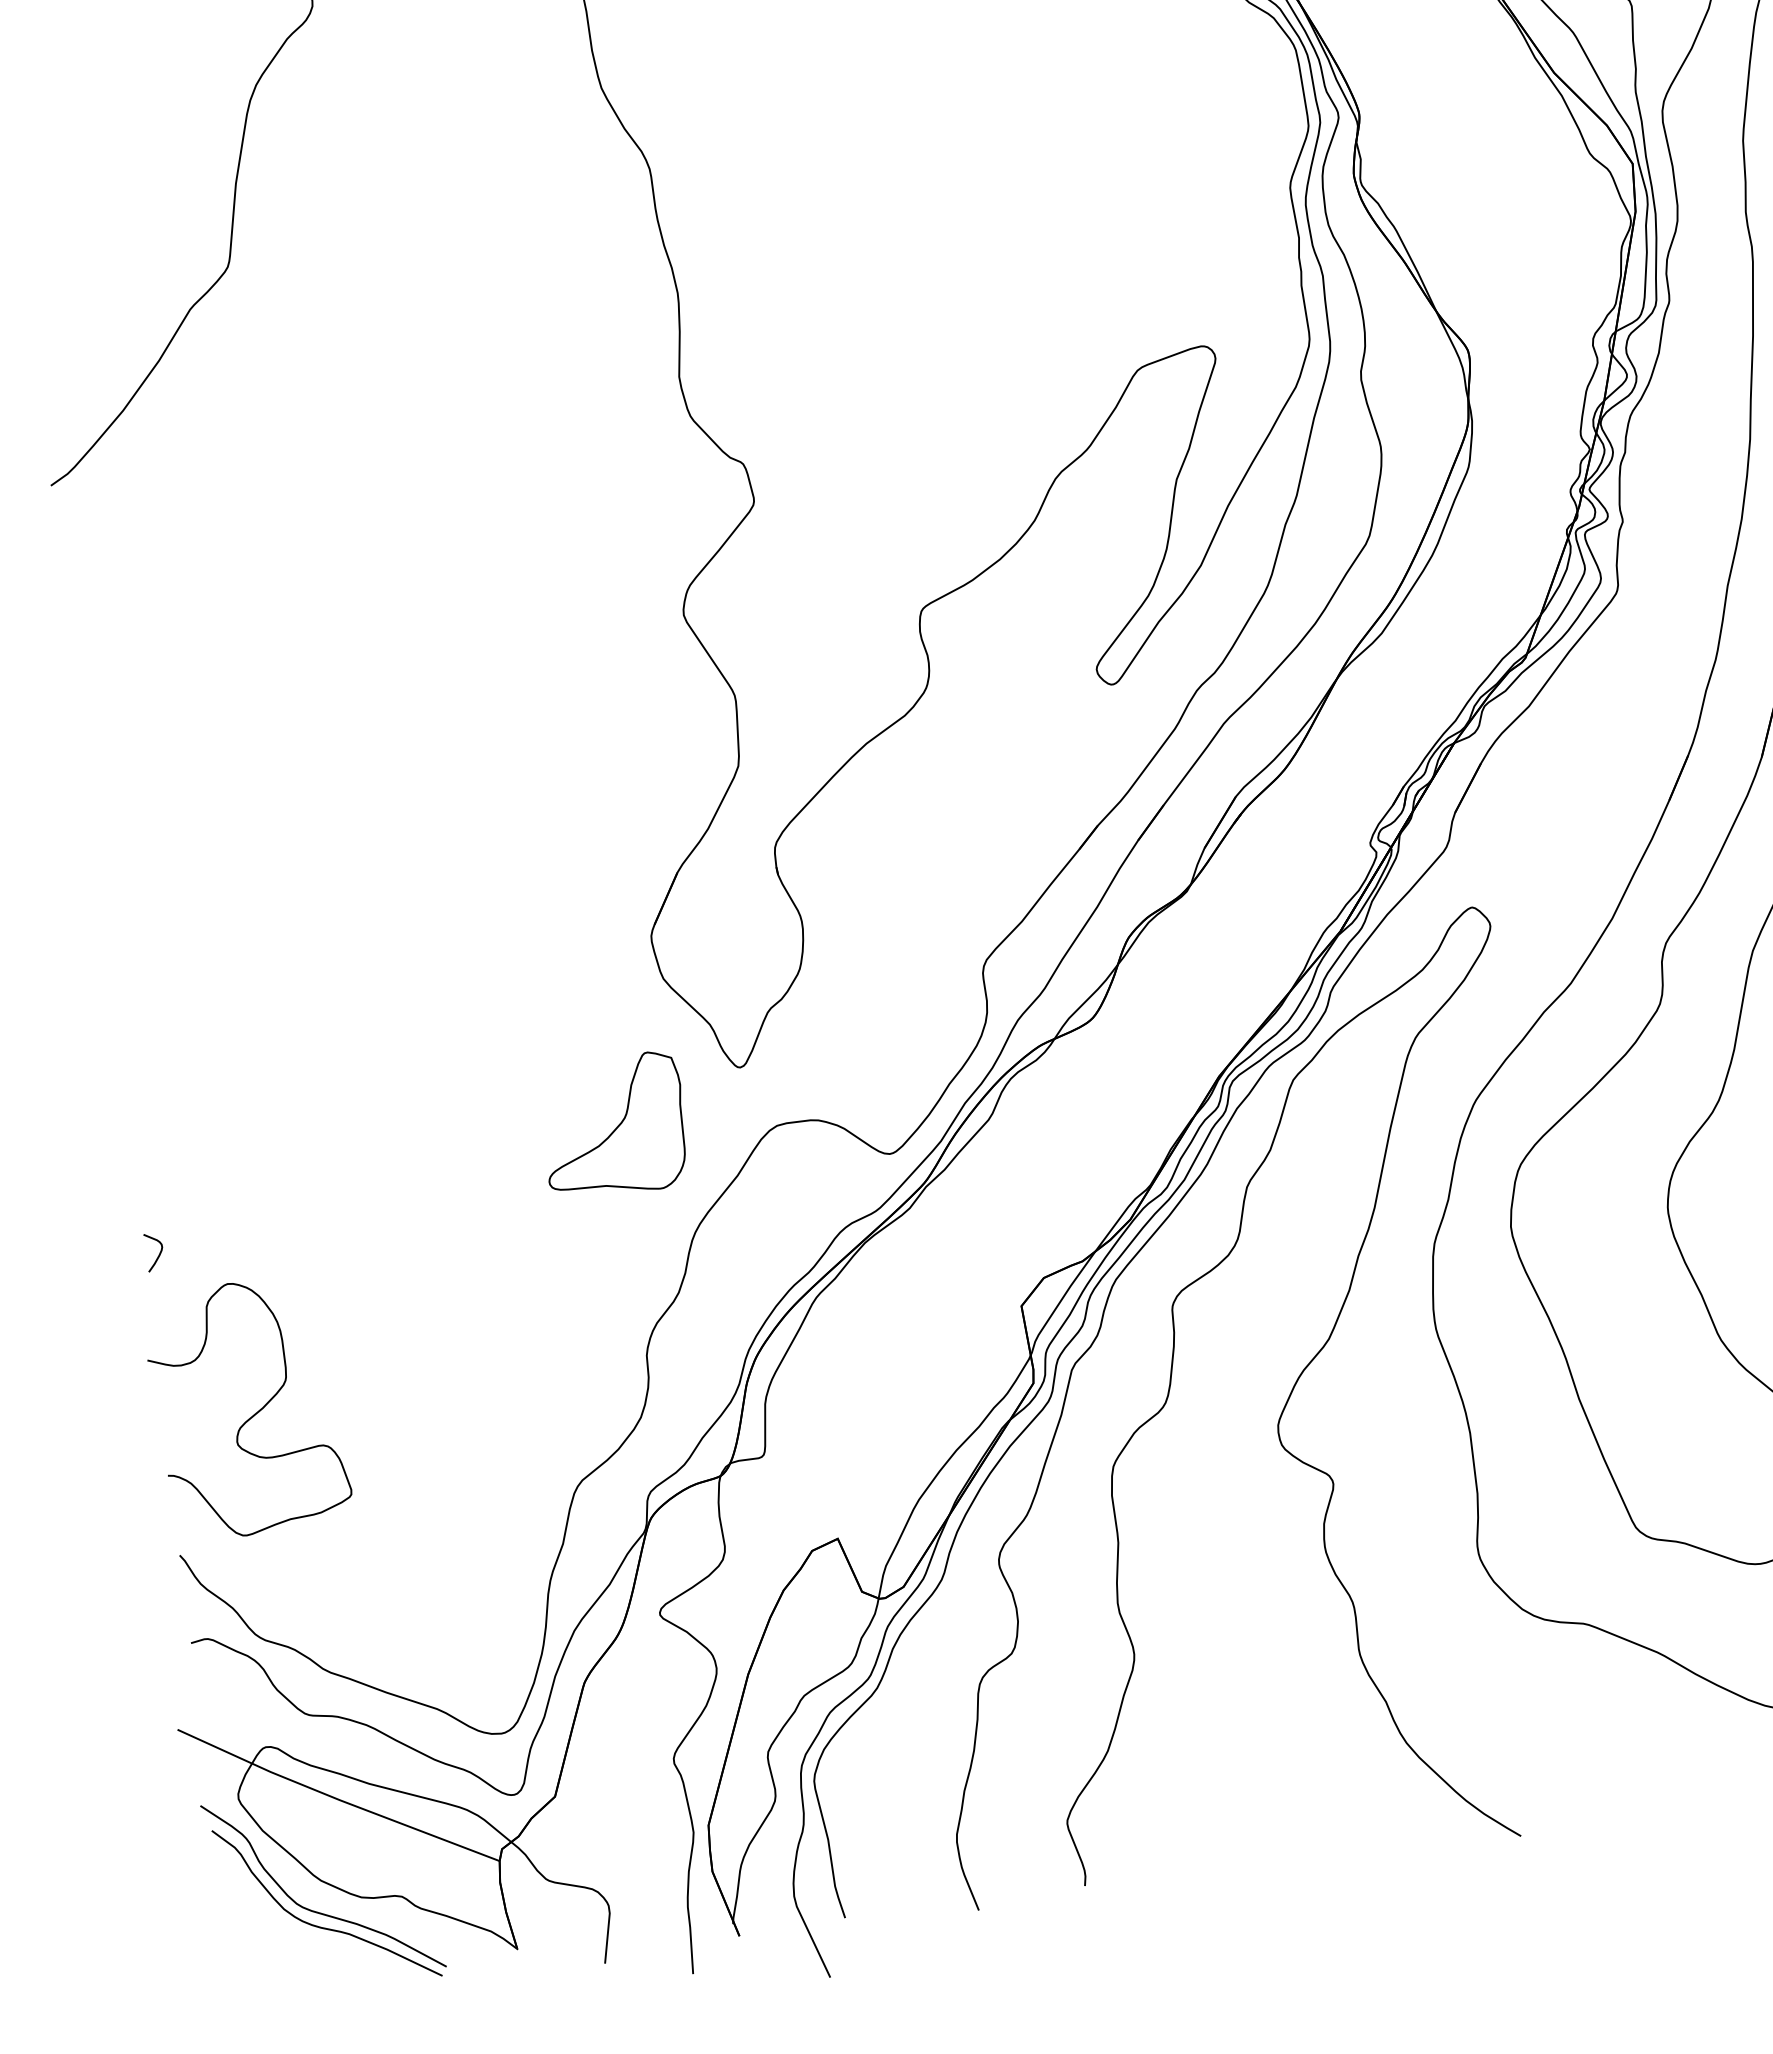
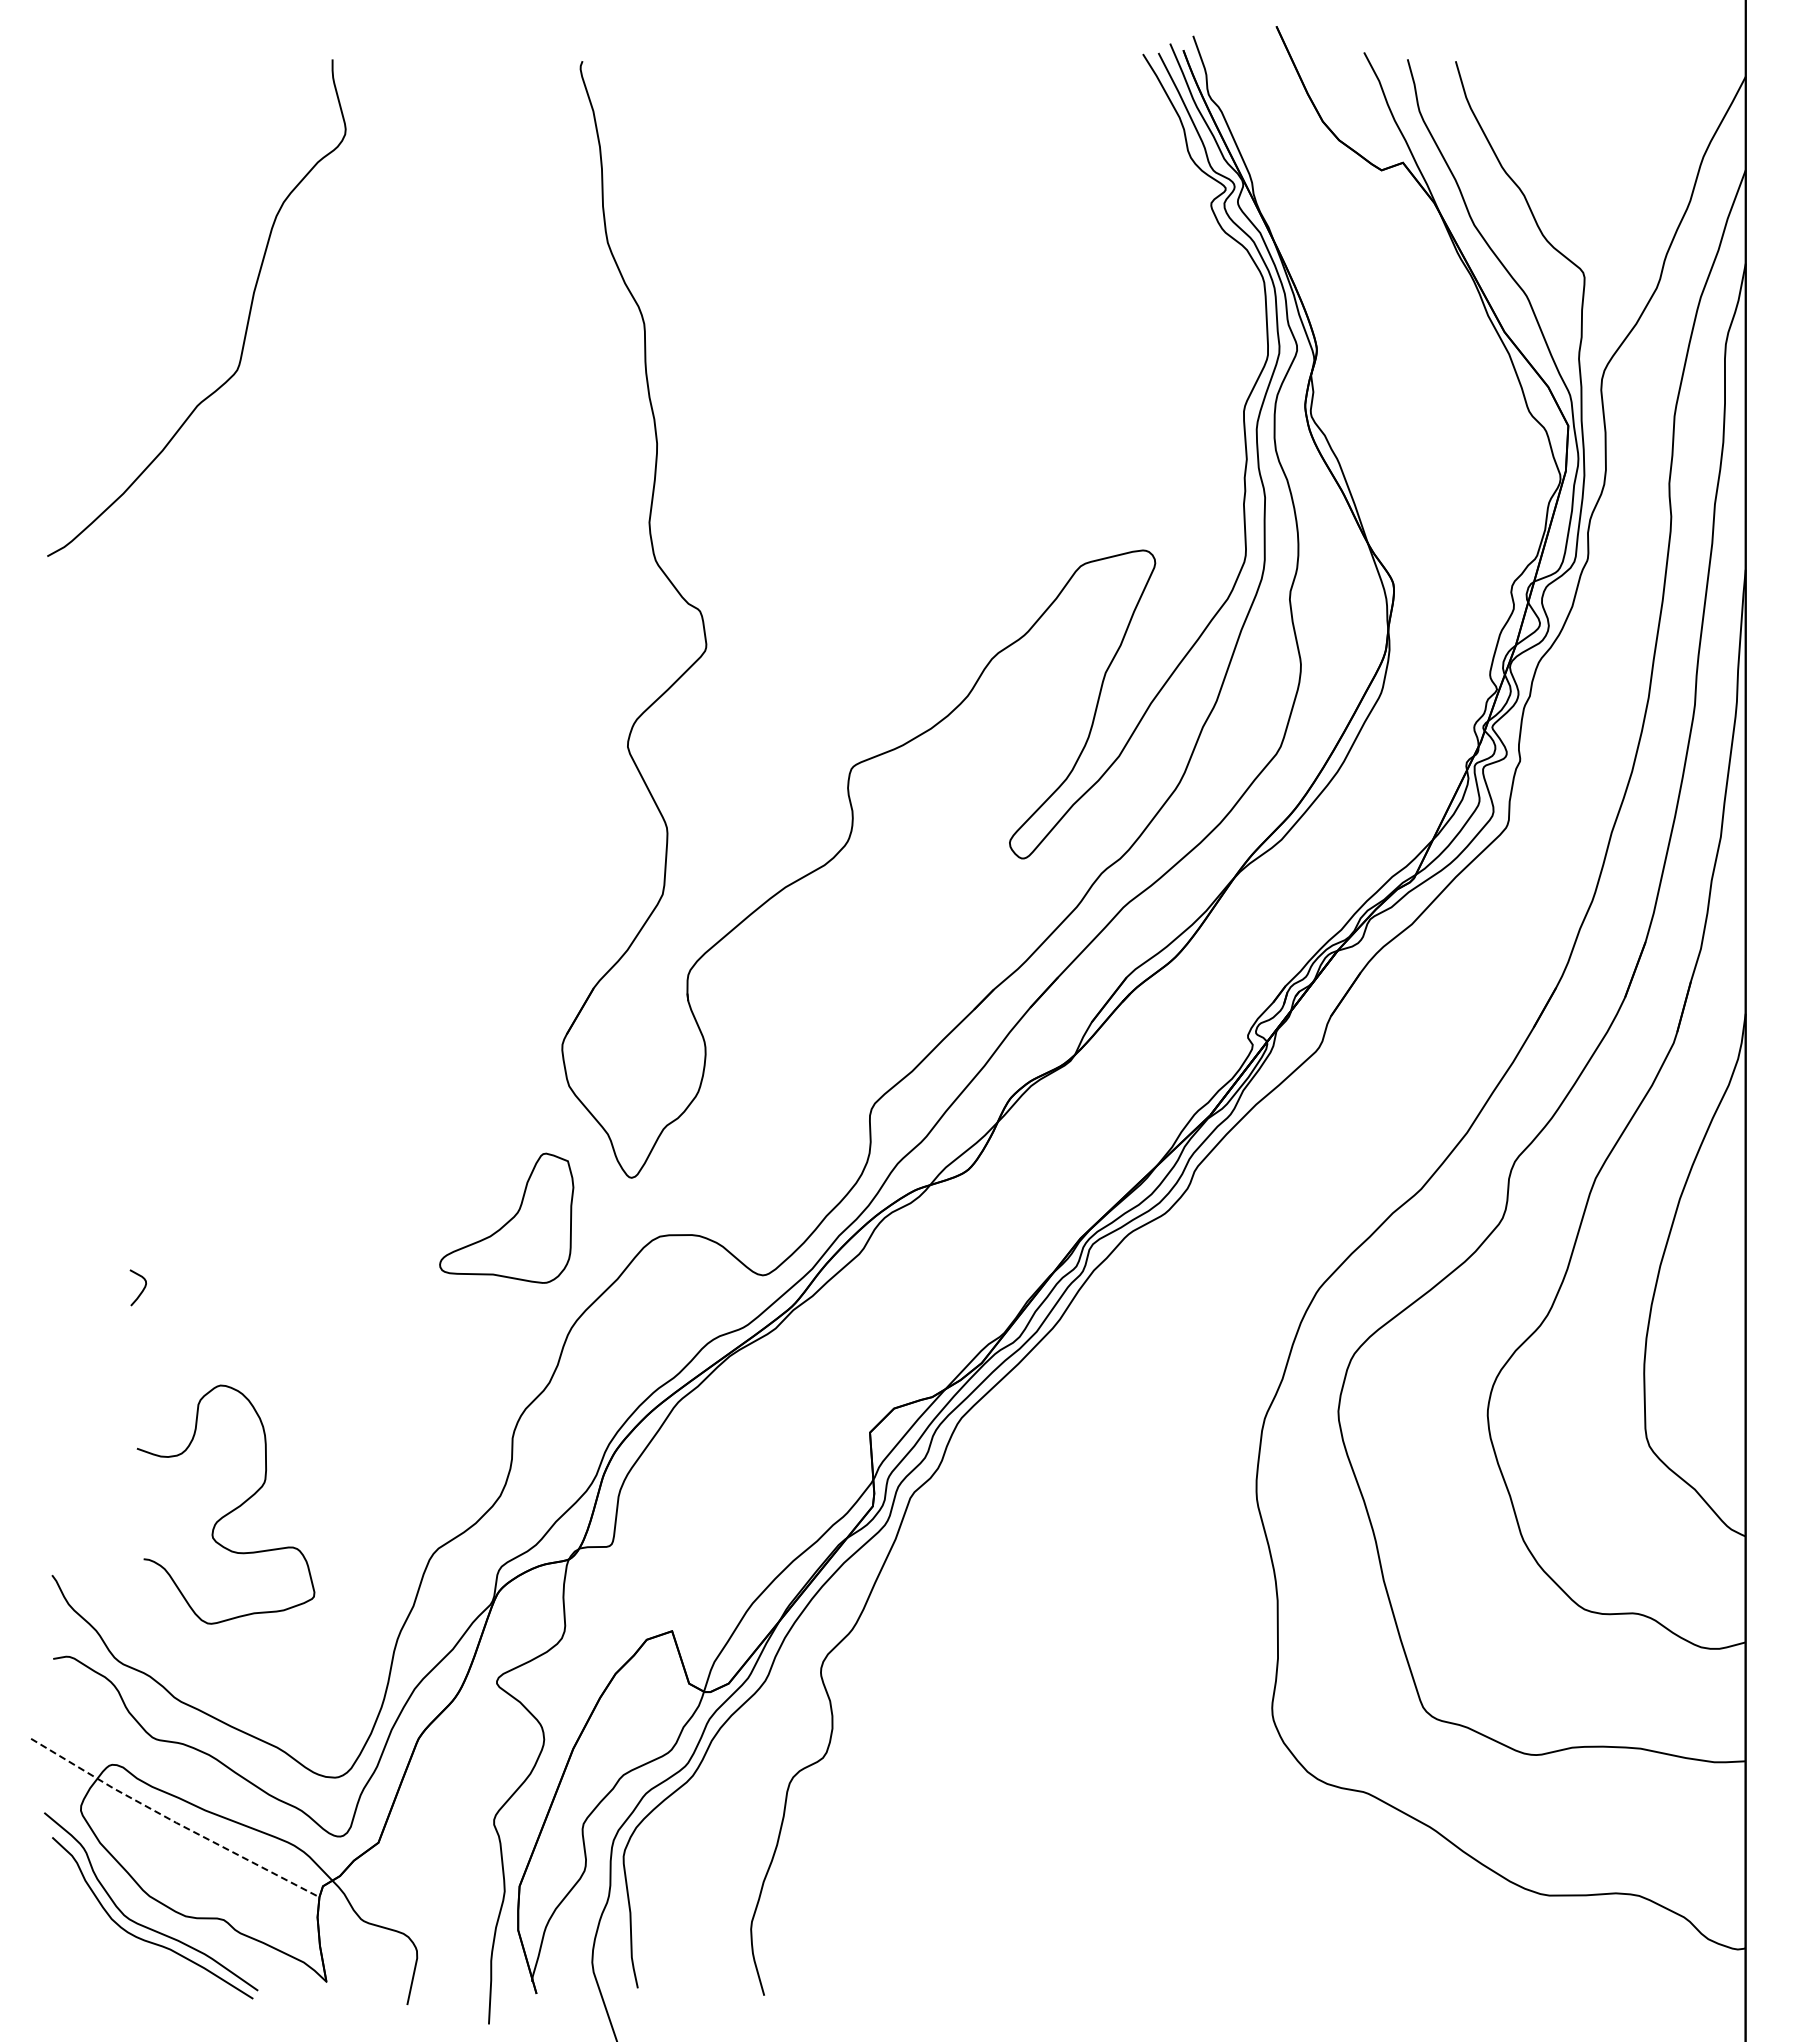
curve: (159, 1253) -> (142, 1289), moved
curve: (1287, 1398) -> (1109, 1548), removed
curve: (252, 1415) -> (229, 1511), moved
line: (337, 1799) -> (173, 1821), solid -> dashed

